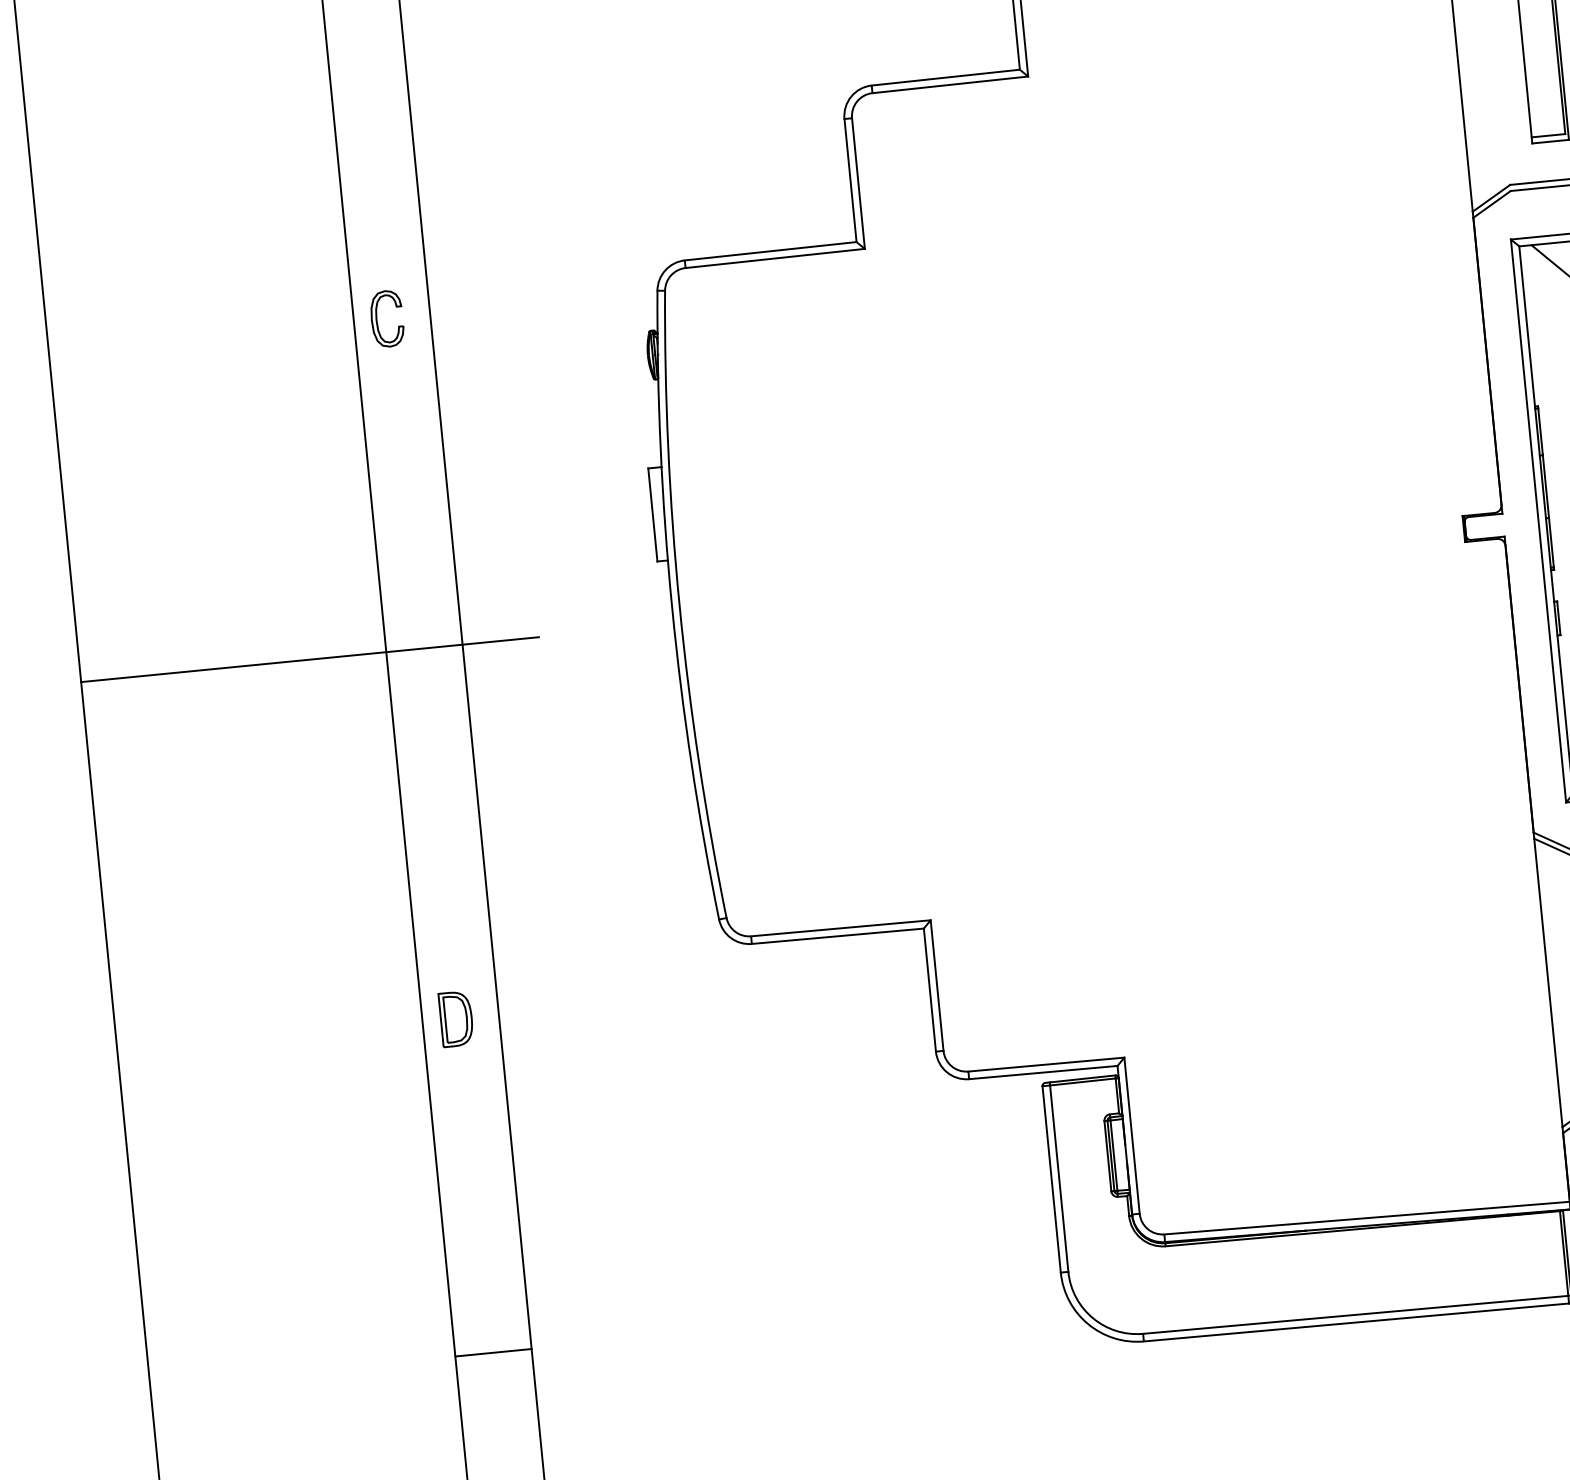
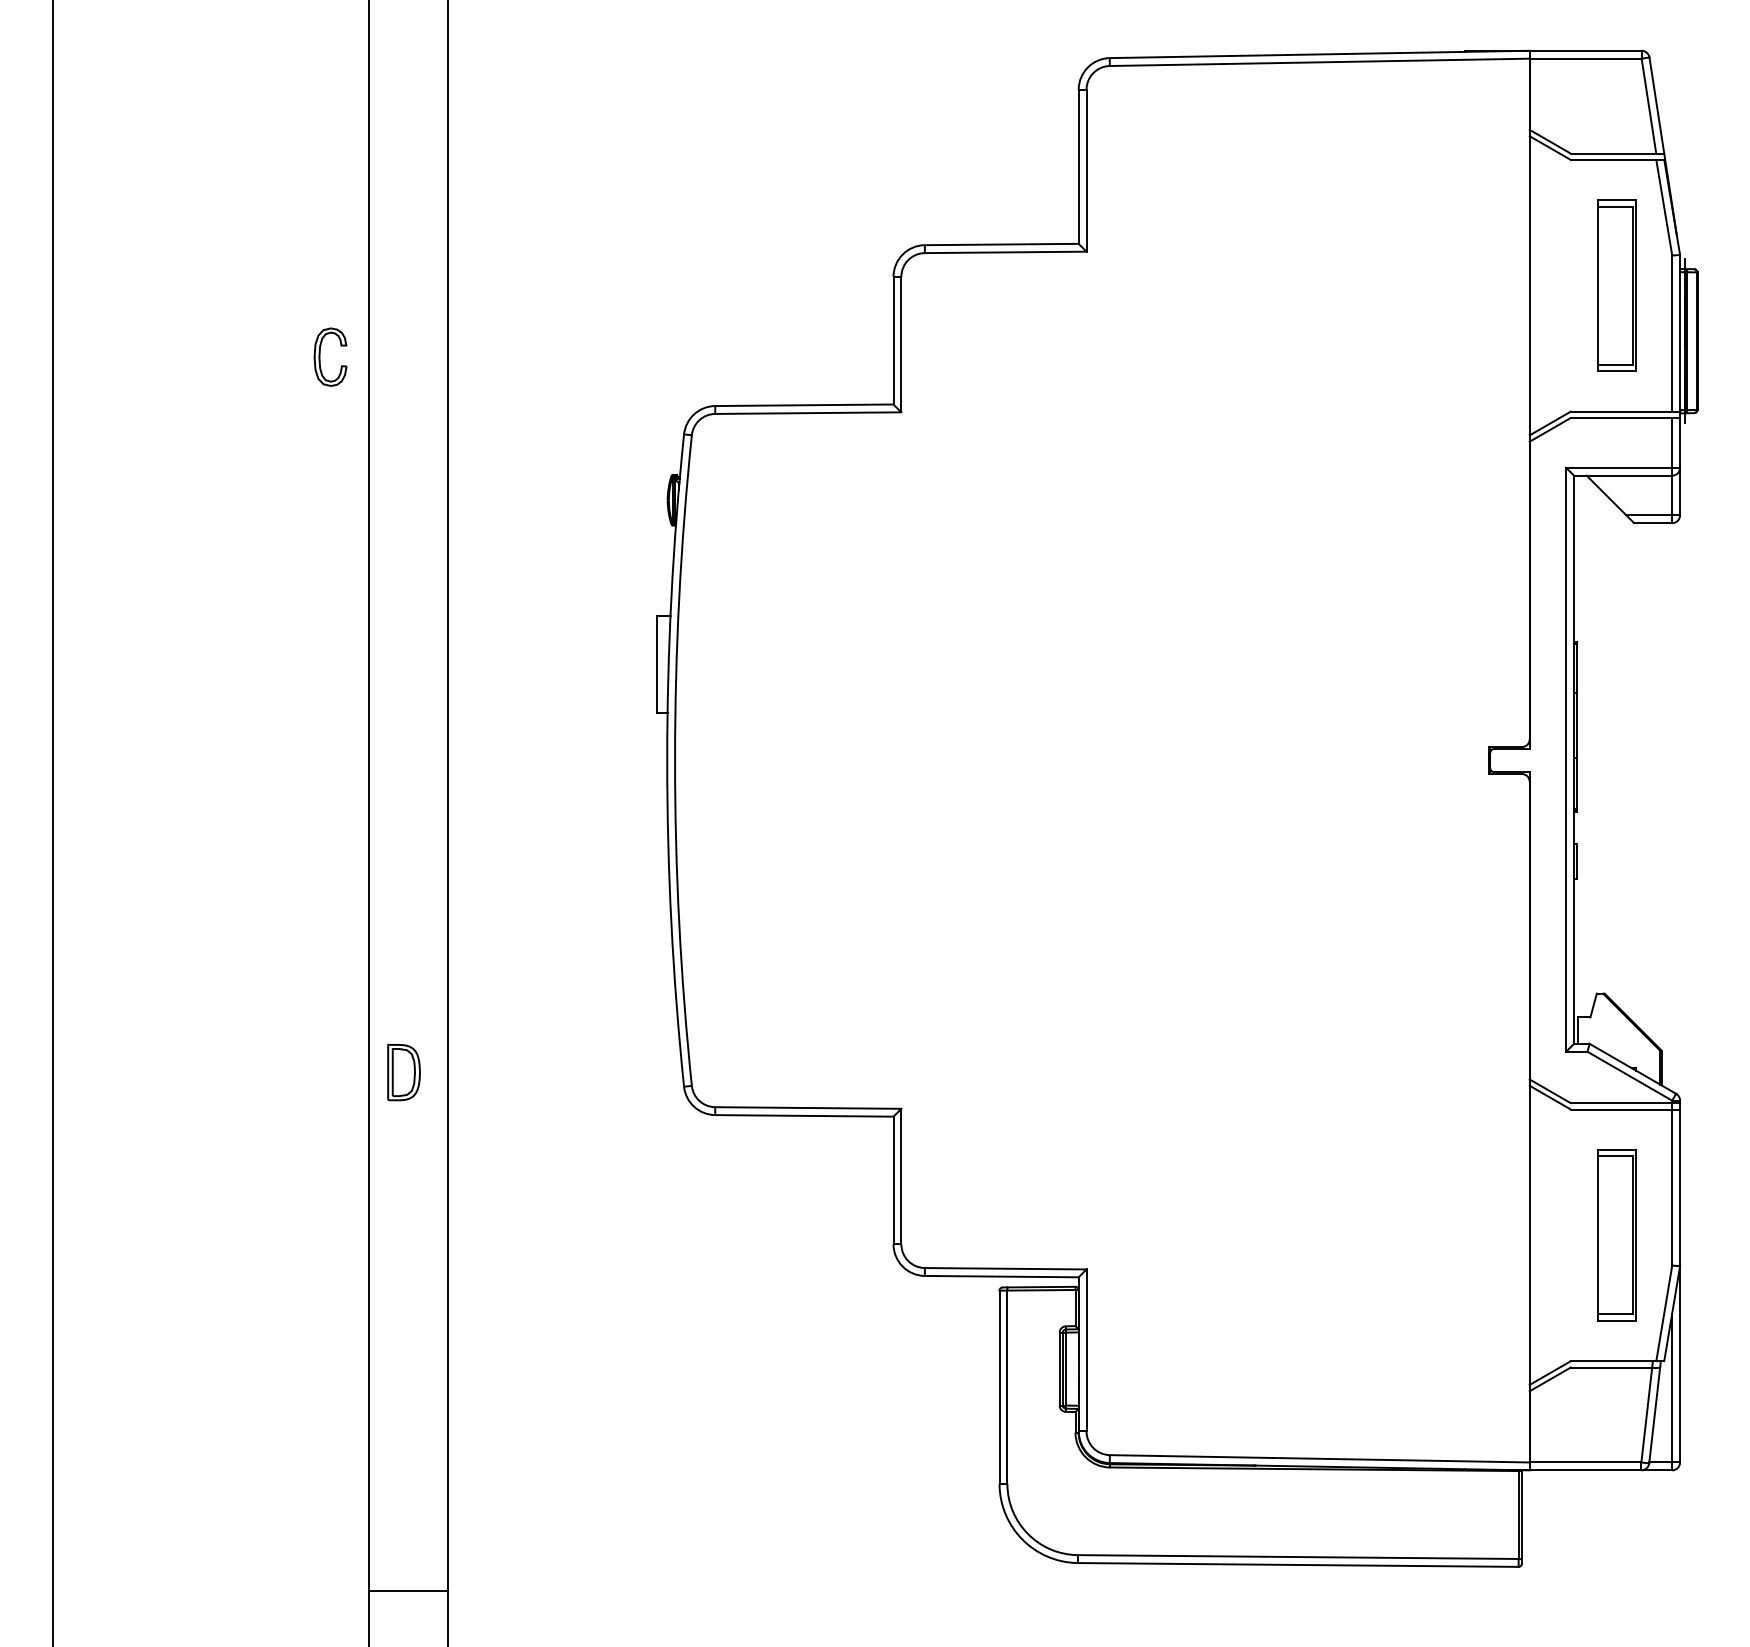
part: (377, 319) -> (320, 356), moved
line: (309, 659) -> (289, 778), removed
part: (455, 1019) -> (403, 1072), moved
line: (493, 1353) -> (408, 1591), moved

